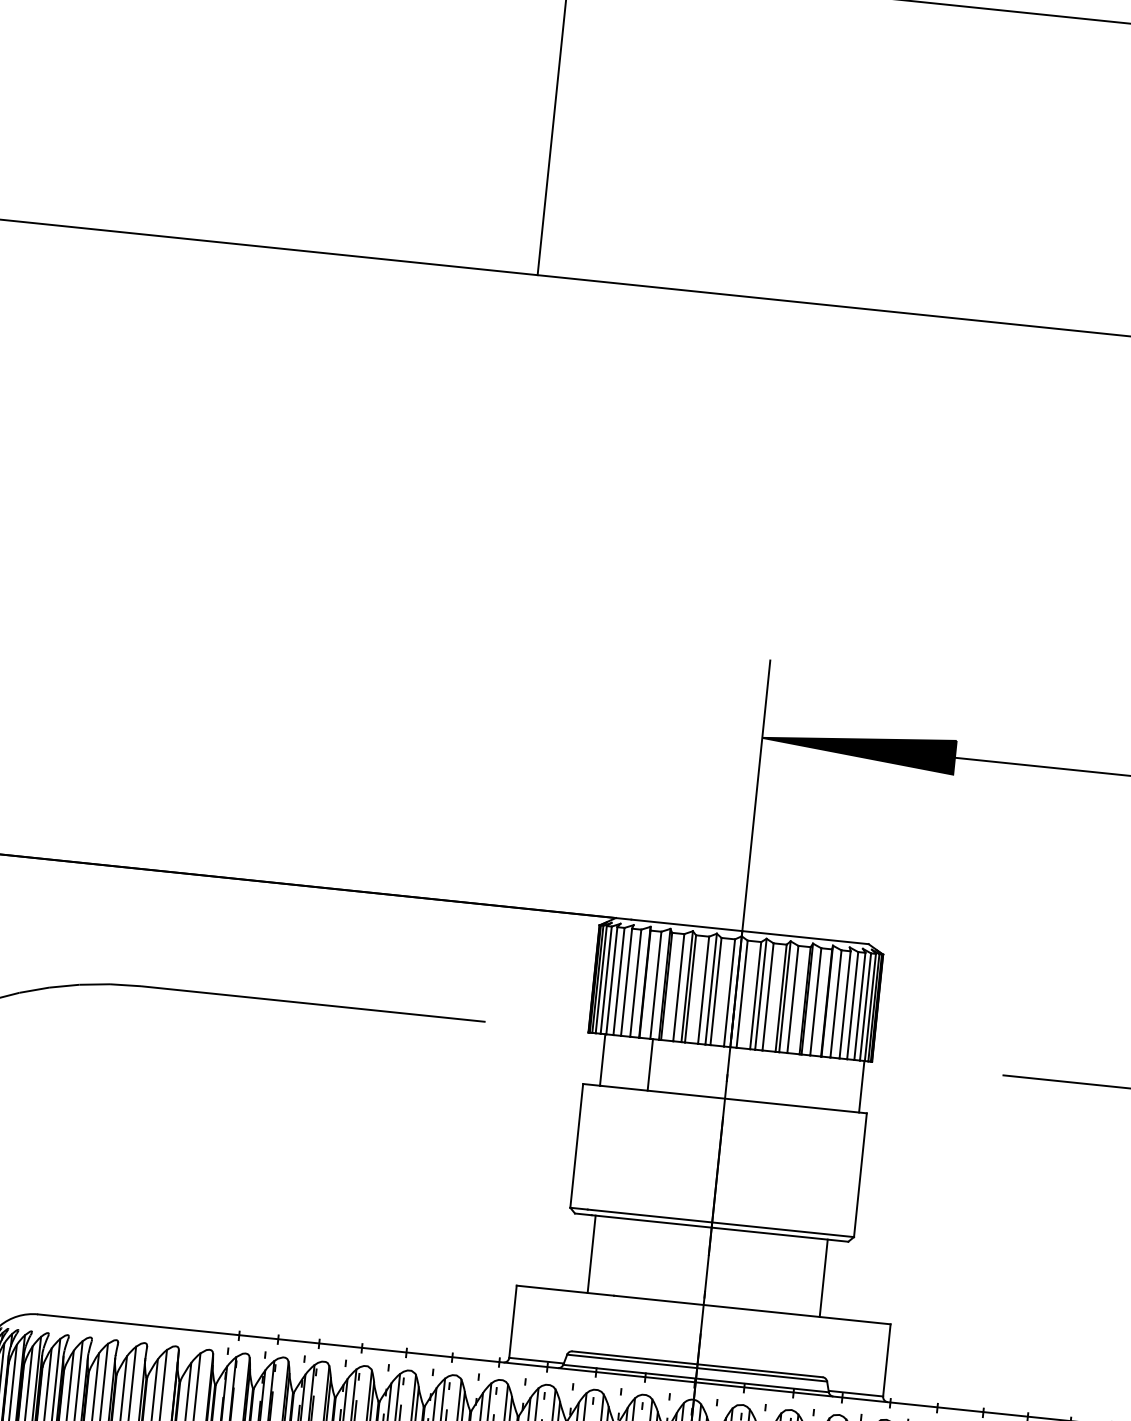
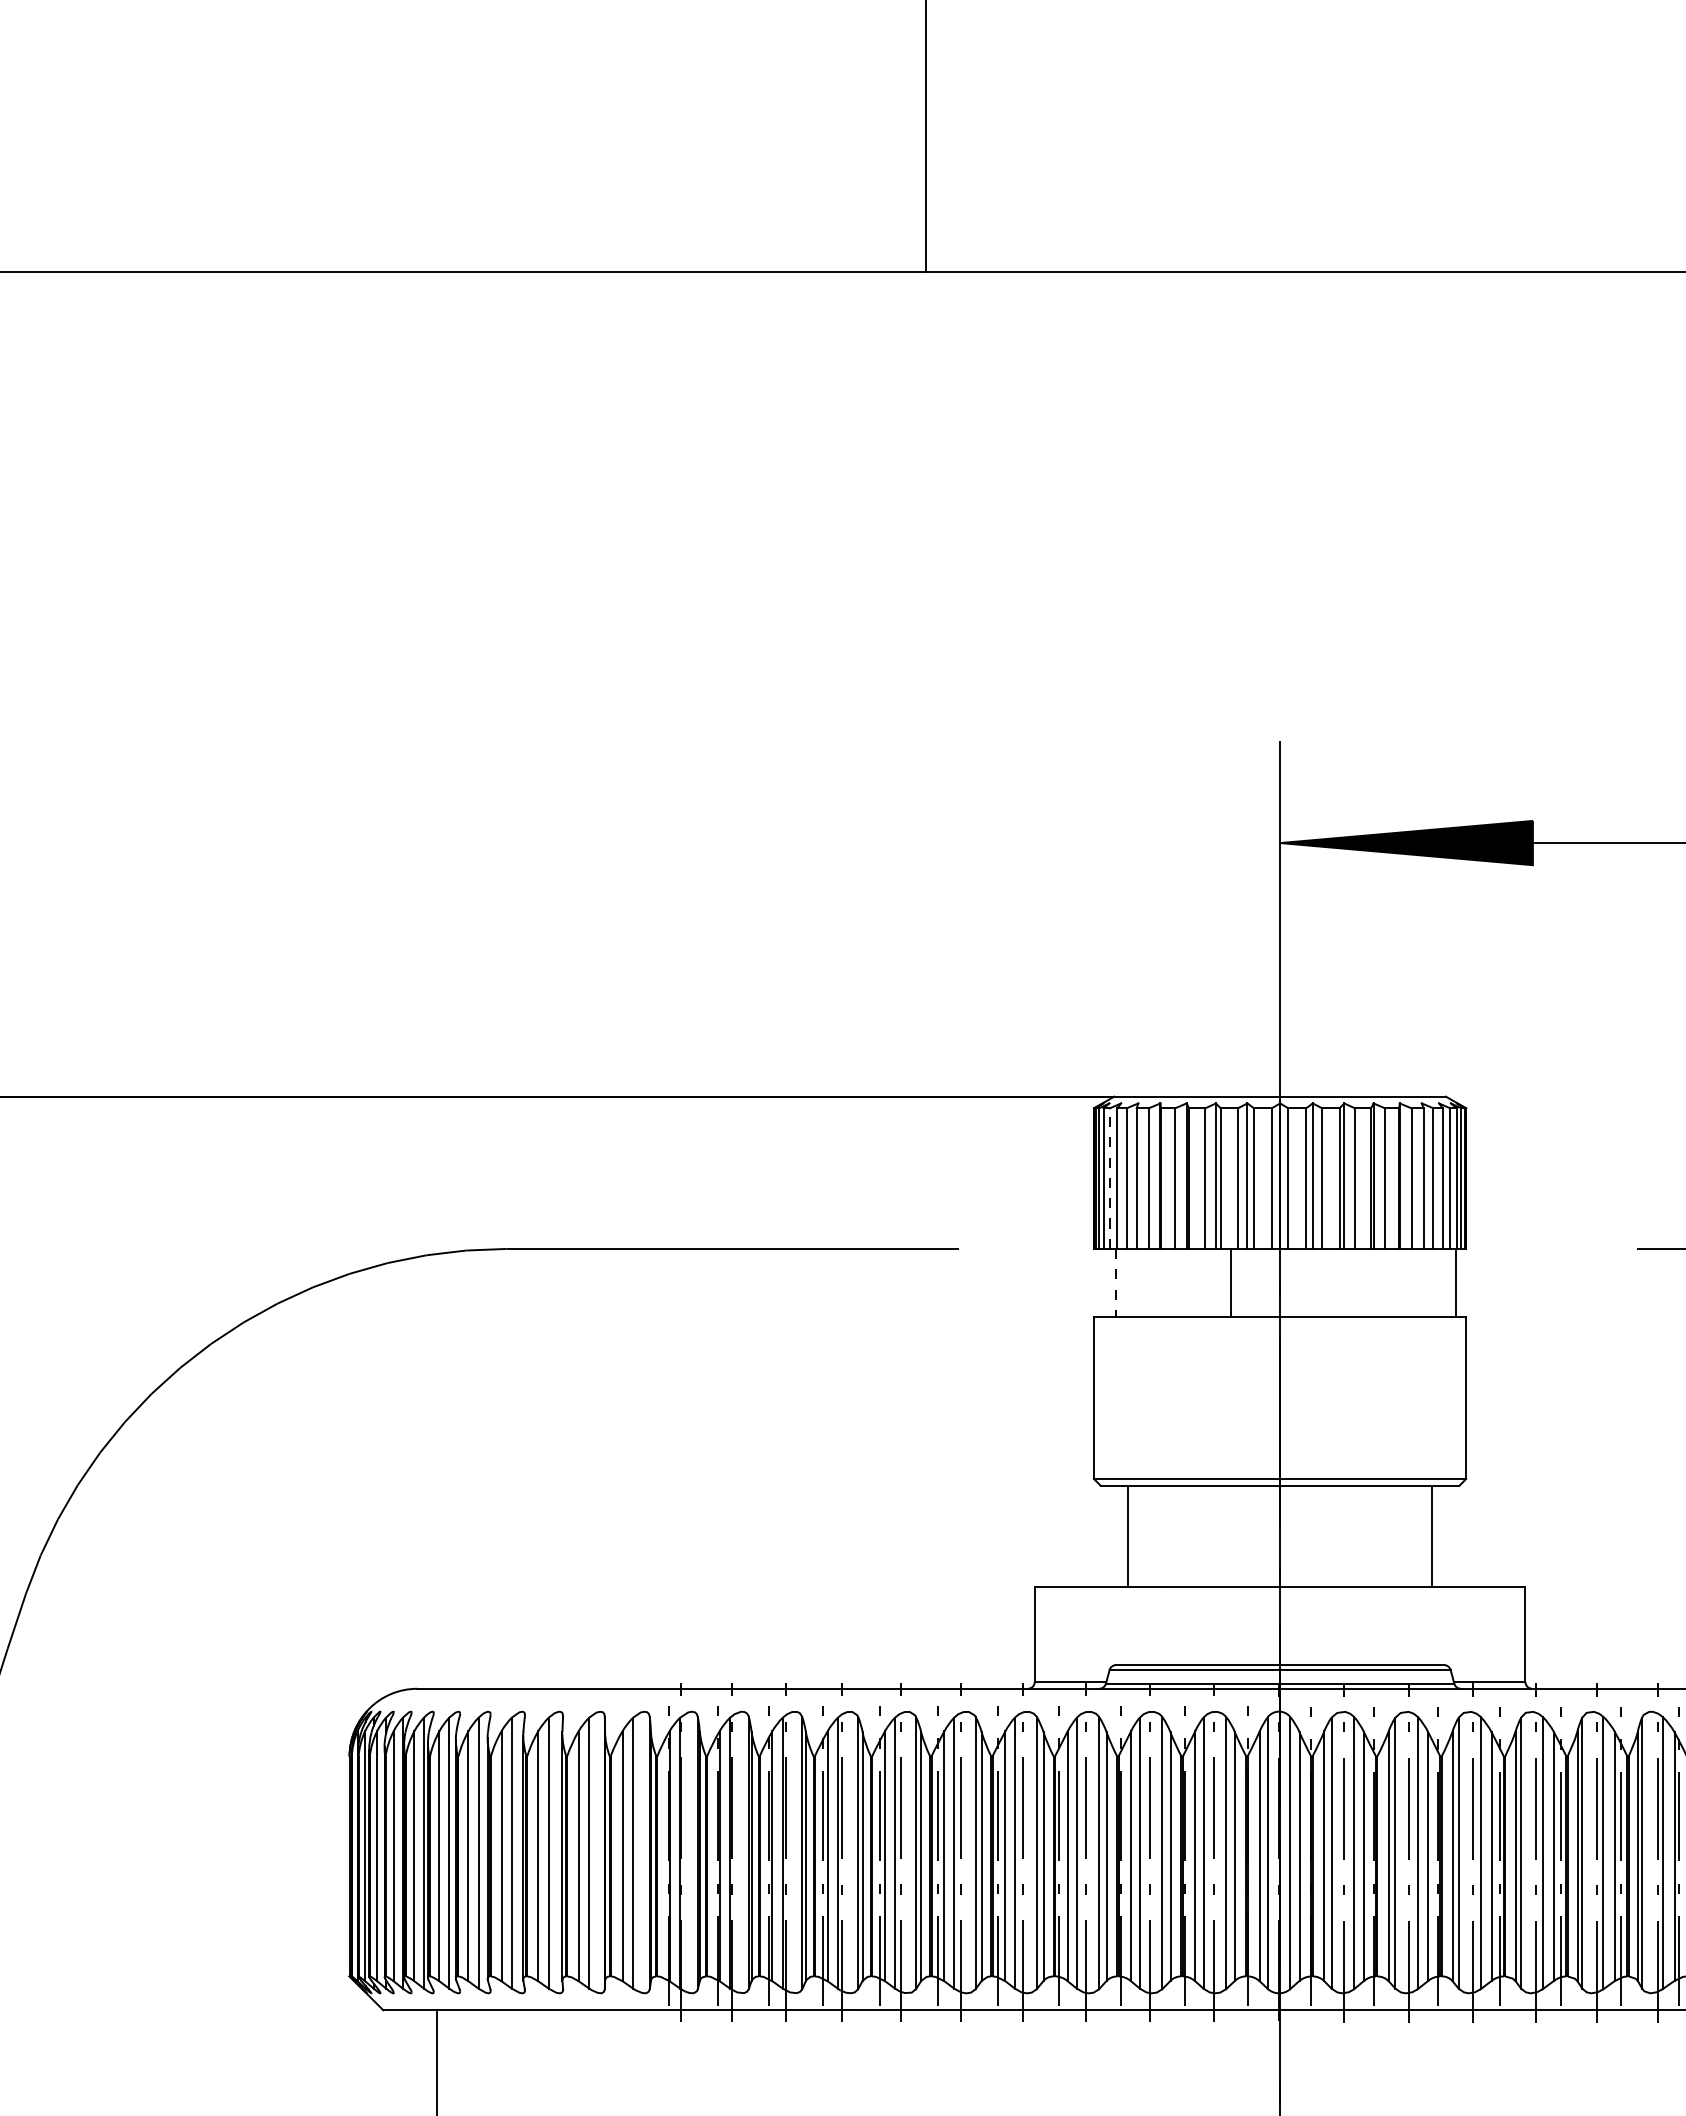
line: (606, 980) -> (1110, 1178), solid -> dashed
line: (602, 1059) -> (1116, 1282), solid -> dashed
line: (650, 1064) -> (1230, 1282), moved

